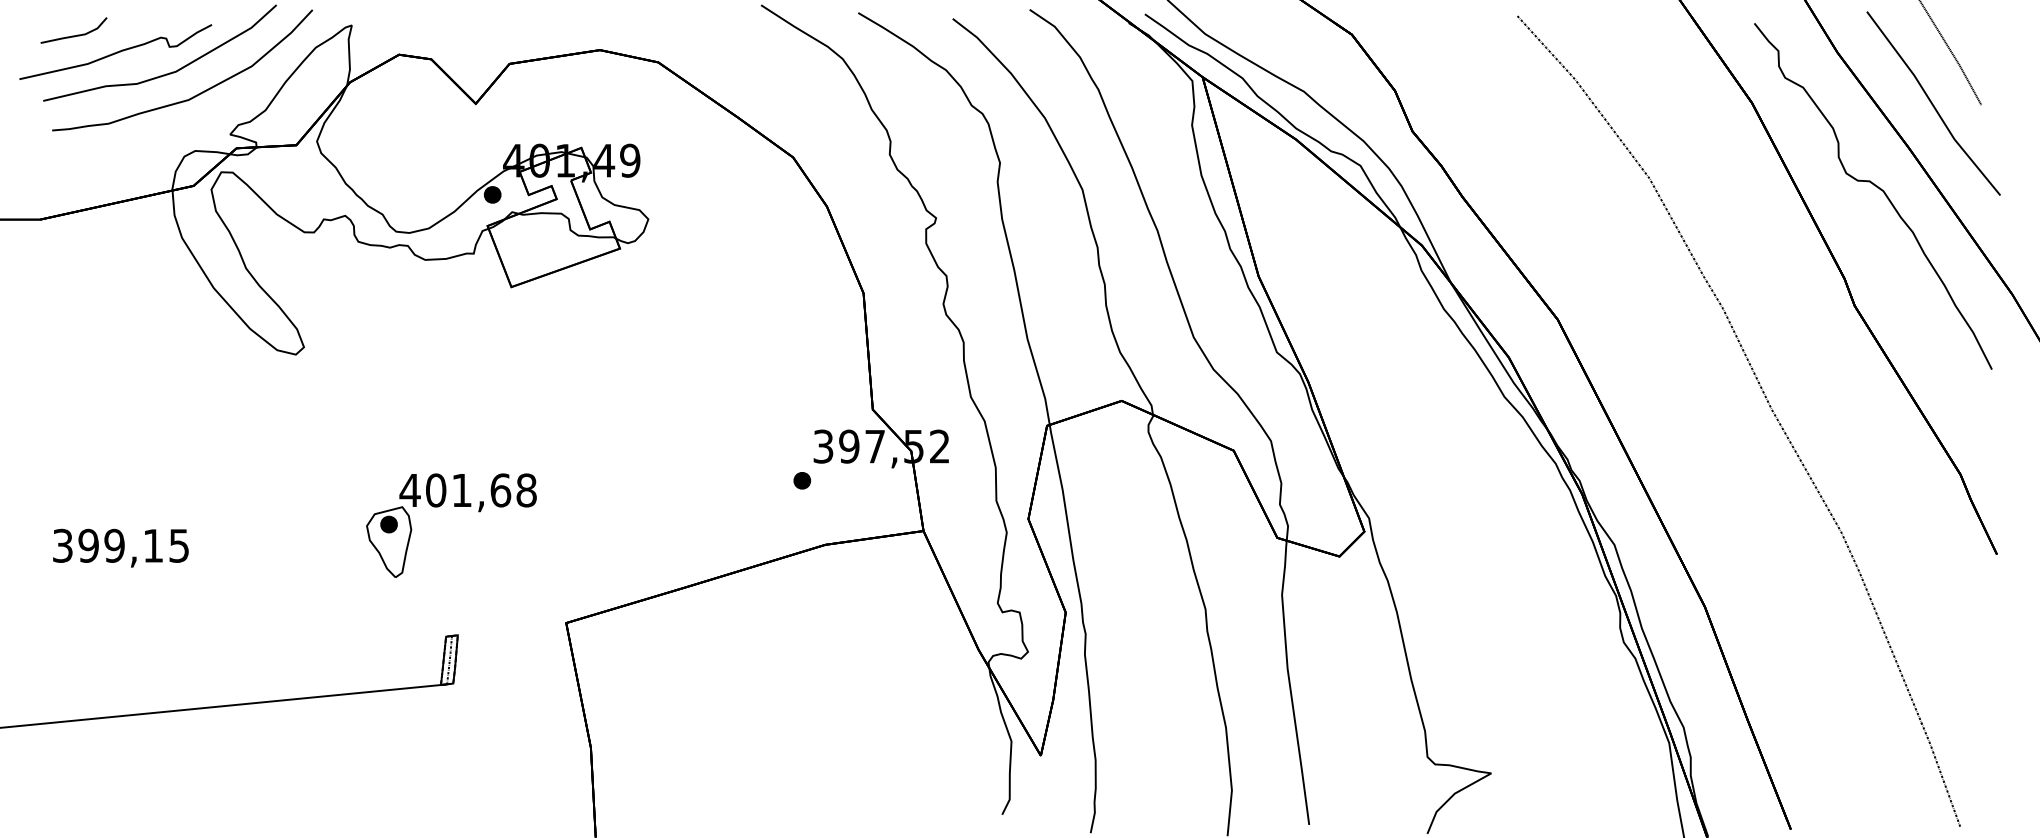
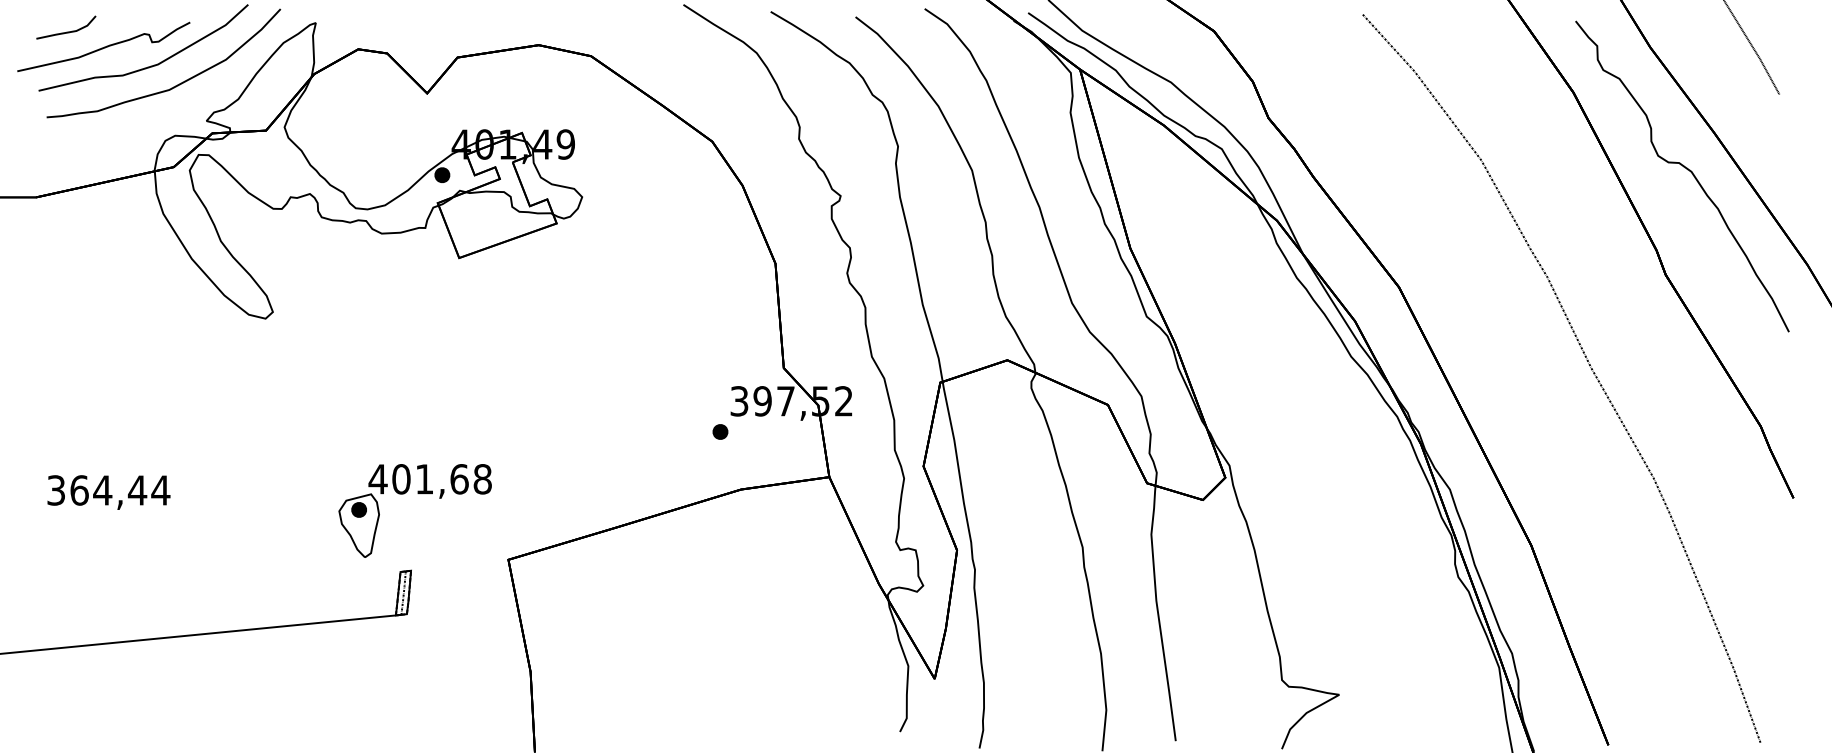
part: (1933, 103) -> (1736, 93), removed
part: (454, 506) -> (417, 493), moved
text: (133, 545) -> (119, 490), 399,15 -> 364,44

